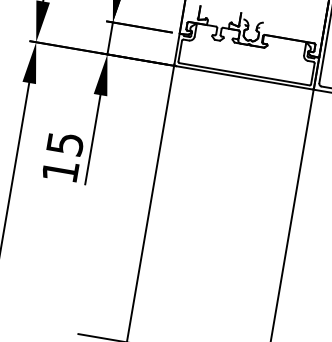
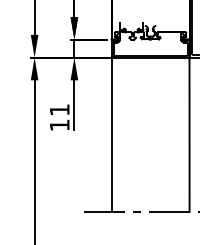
text: (64, 142) -> (59, 109), 15 -> 11

